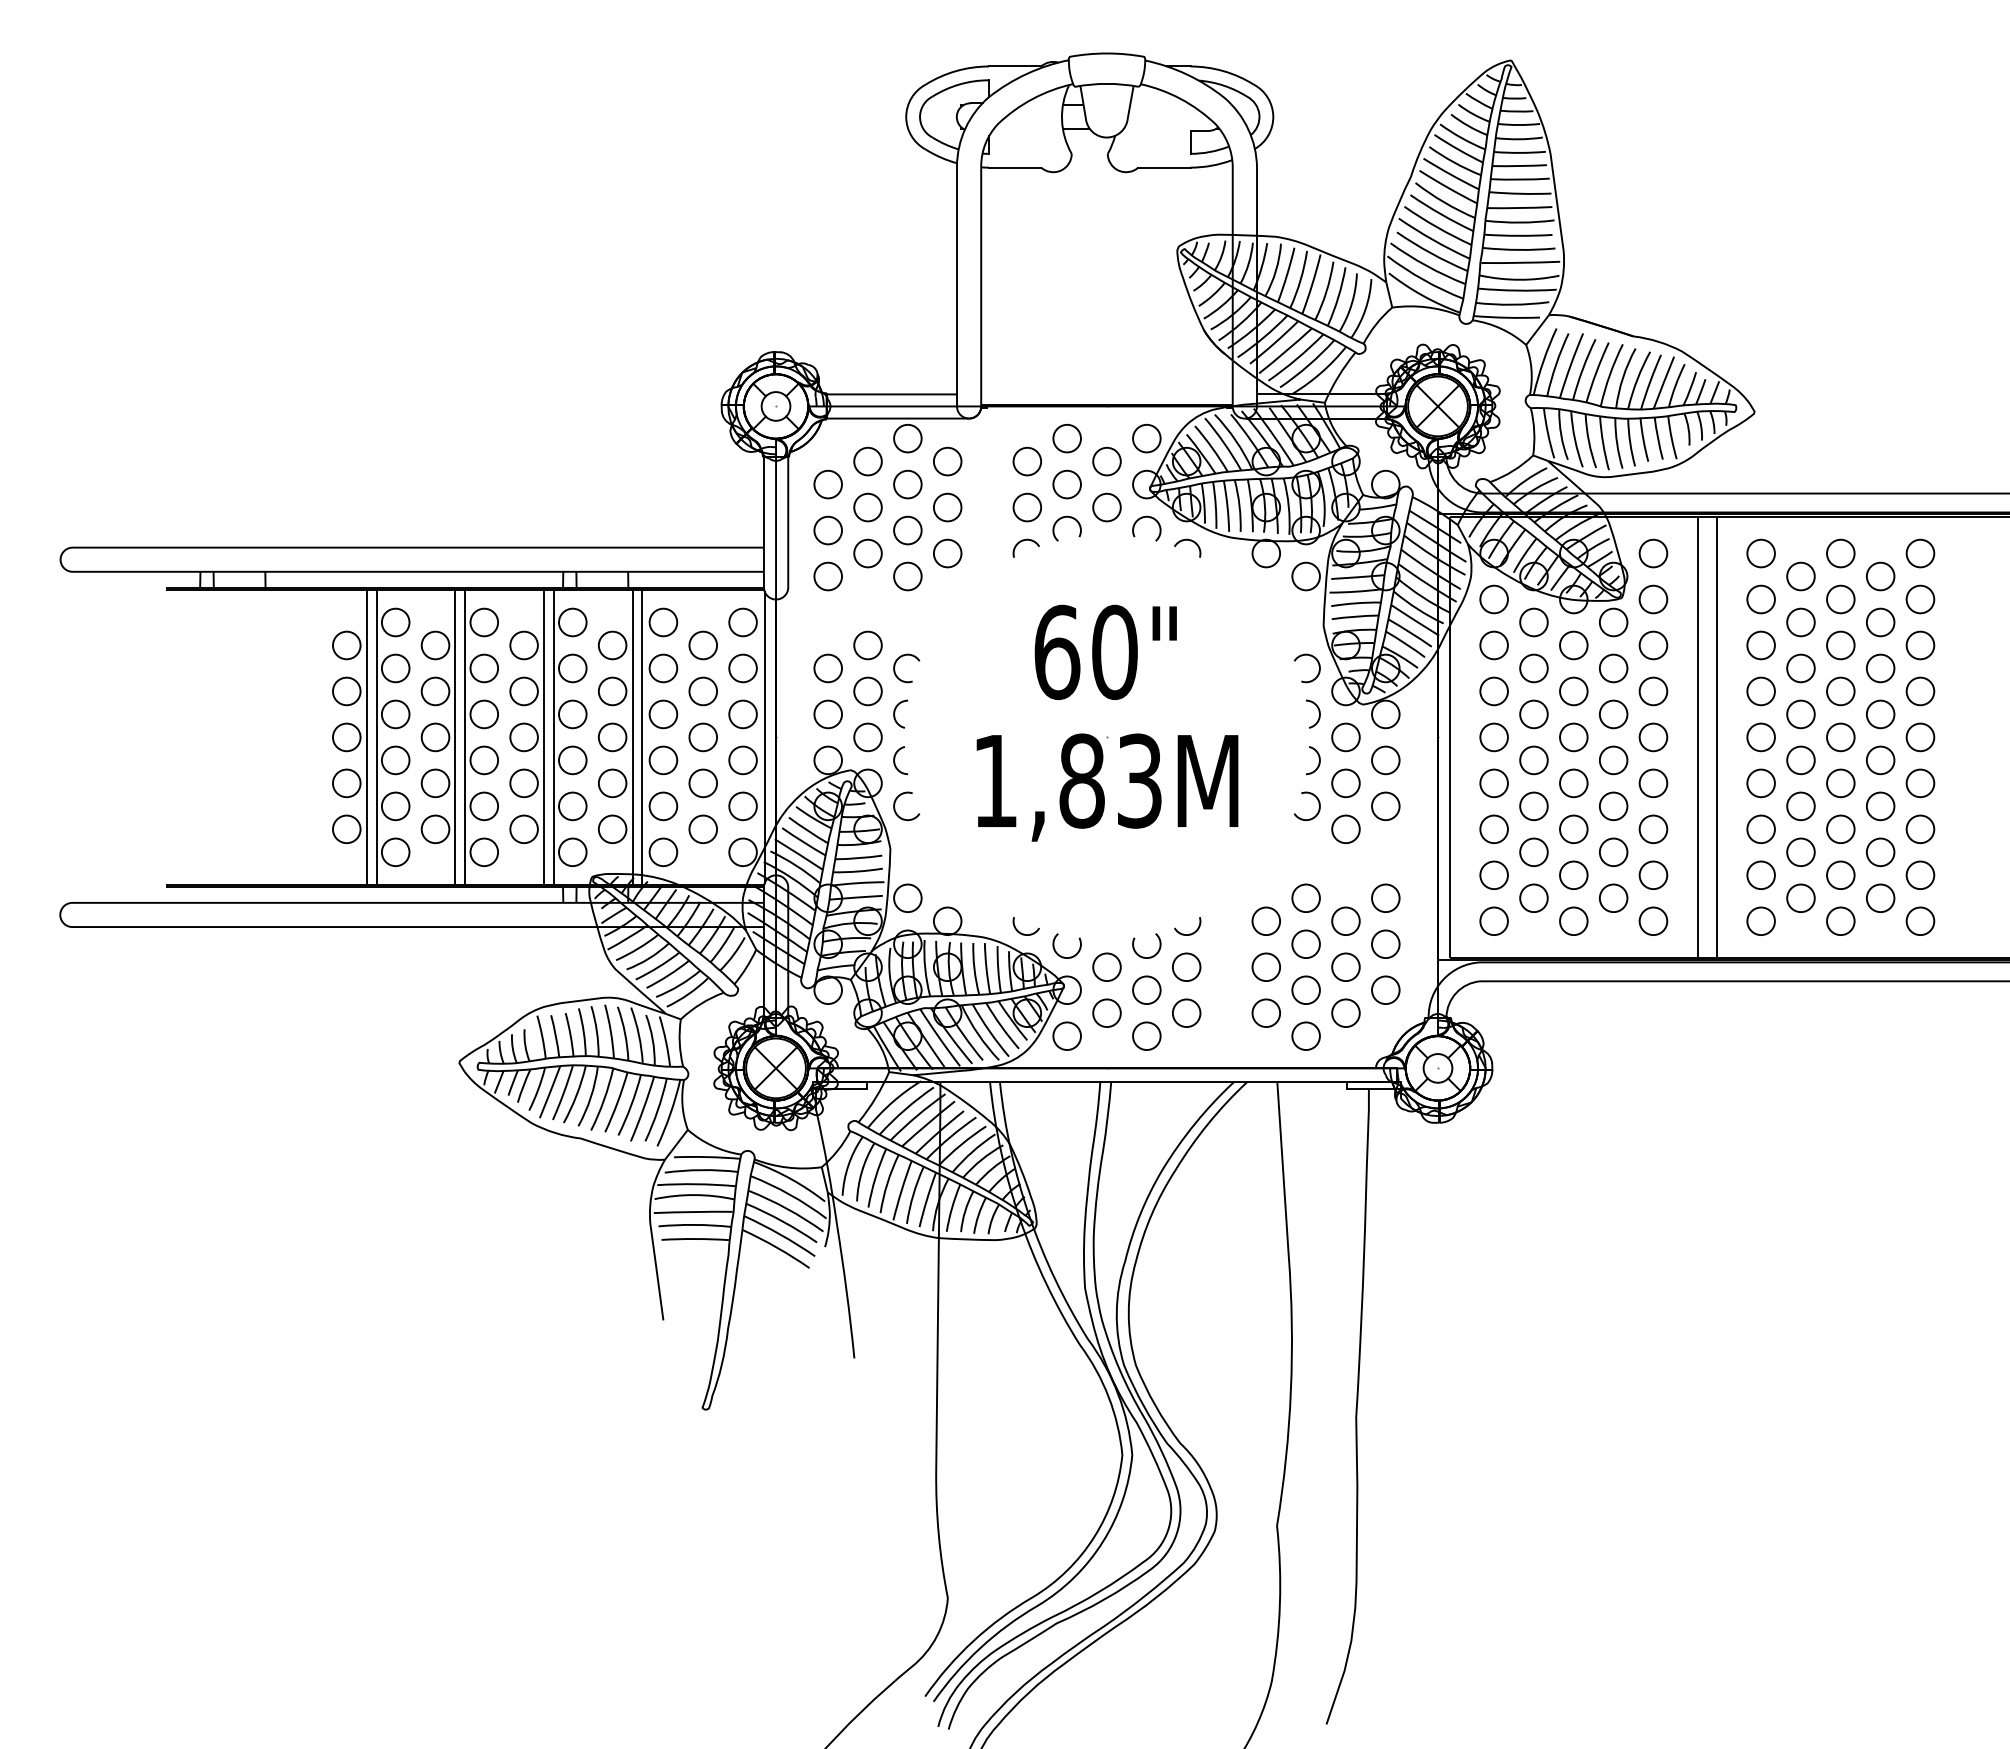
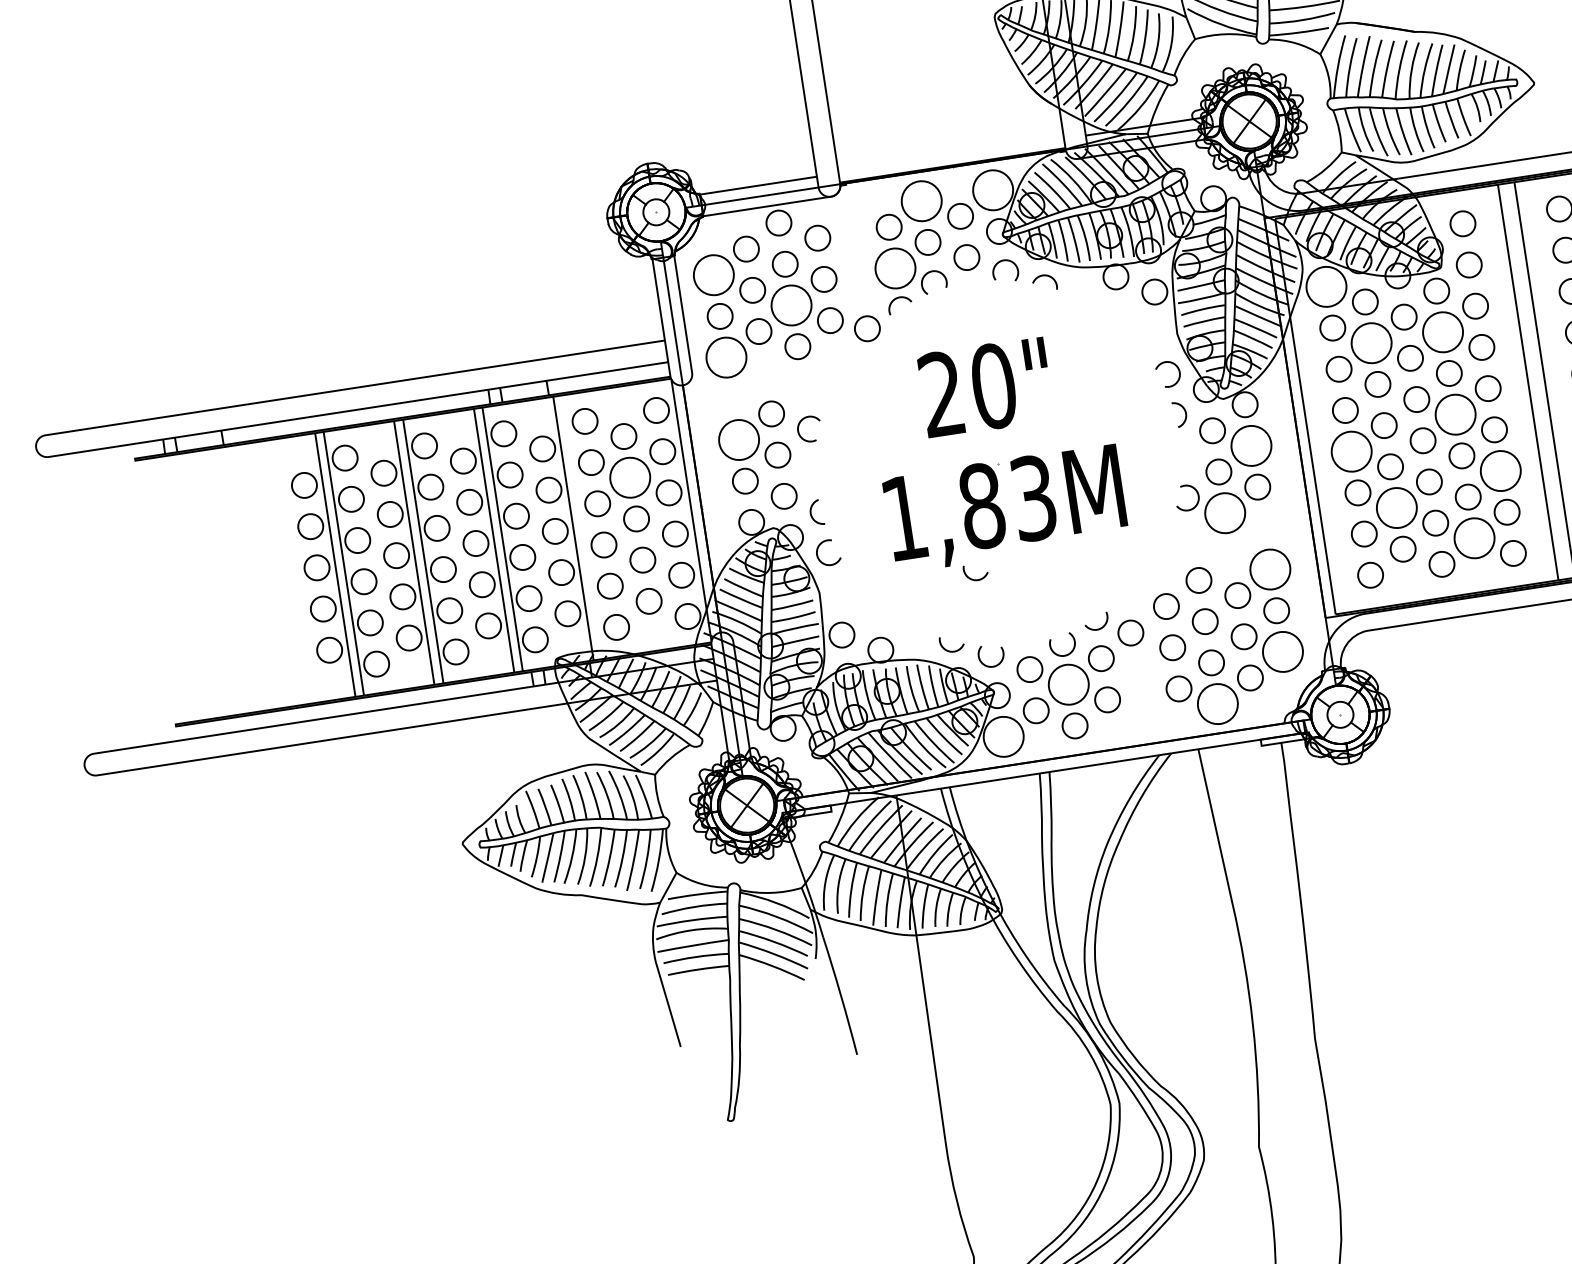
circle: (1066, 438) -> (921, 201), size x1.6
circle: (1146, 438) -> (992, 190), size x1.6
circle: (828, 484) -> (714, 275), size x1.6
circle: (1027, 507) -> (895, 268), size x1.6
circle: (907, 530) -> (791, 305), size x1.6
circle: (986, 568) -> (867, 328), added
circle: (828, 576) -> (726, 357), size x1.6
circle: (1493, 599) -> (1325, 286), size x1.6
text: (1057, 652) -> (942, 394), 60" -> 20"
circle: (828, 668) -> (739, 440), size x1.6
circle: (1533, 668) -> (1371, 343), size x1.6
circle: (1613, 668) -> (1442, 332), size x1.6
circle: (703, 691) -> (630, 477), size x1.6
arc: (895, 712) -> (805, 470), removed
line: (642, 737) -> (582, 527), removed
arc: (1318, 758) -> (1190, 453), removed
circle: (1385, 760) -> (1251, 446), size x1.6
circle: (1613, 760) -> (1455, 414), size x1.6
circle: (1493, 783) -> (1351, 451), size x1.6
circle: (1345, 829) -> (1224, 513), size x1.6
circle: (1653, 829) -> (1500, 471), size x1.6
circle: (1533, 852) -> (1396, 508), size x1.6
arc: (1062, 859) -> (975, 579), added
circle: (1385, 898) -> (1270, 569), size x1.6
circle: (1613, 898) -> (1474, 538), size x1.6
circle: (1222, 943) -> (1130, 632), added
circle: (1146, 990) -> (1068, 684), size x1.6
circle: (1385, 990) -> (1282, 652), size x1.6
circle: (1066, 1036) -> (1003, 737), size x1.6
circle: (1305, 1036) -> (1217, 704), size x1.6

